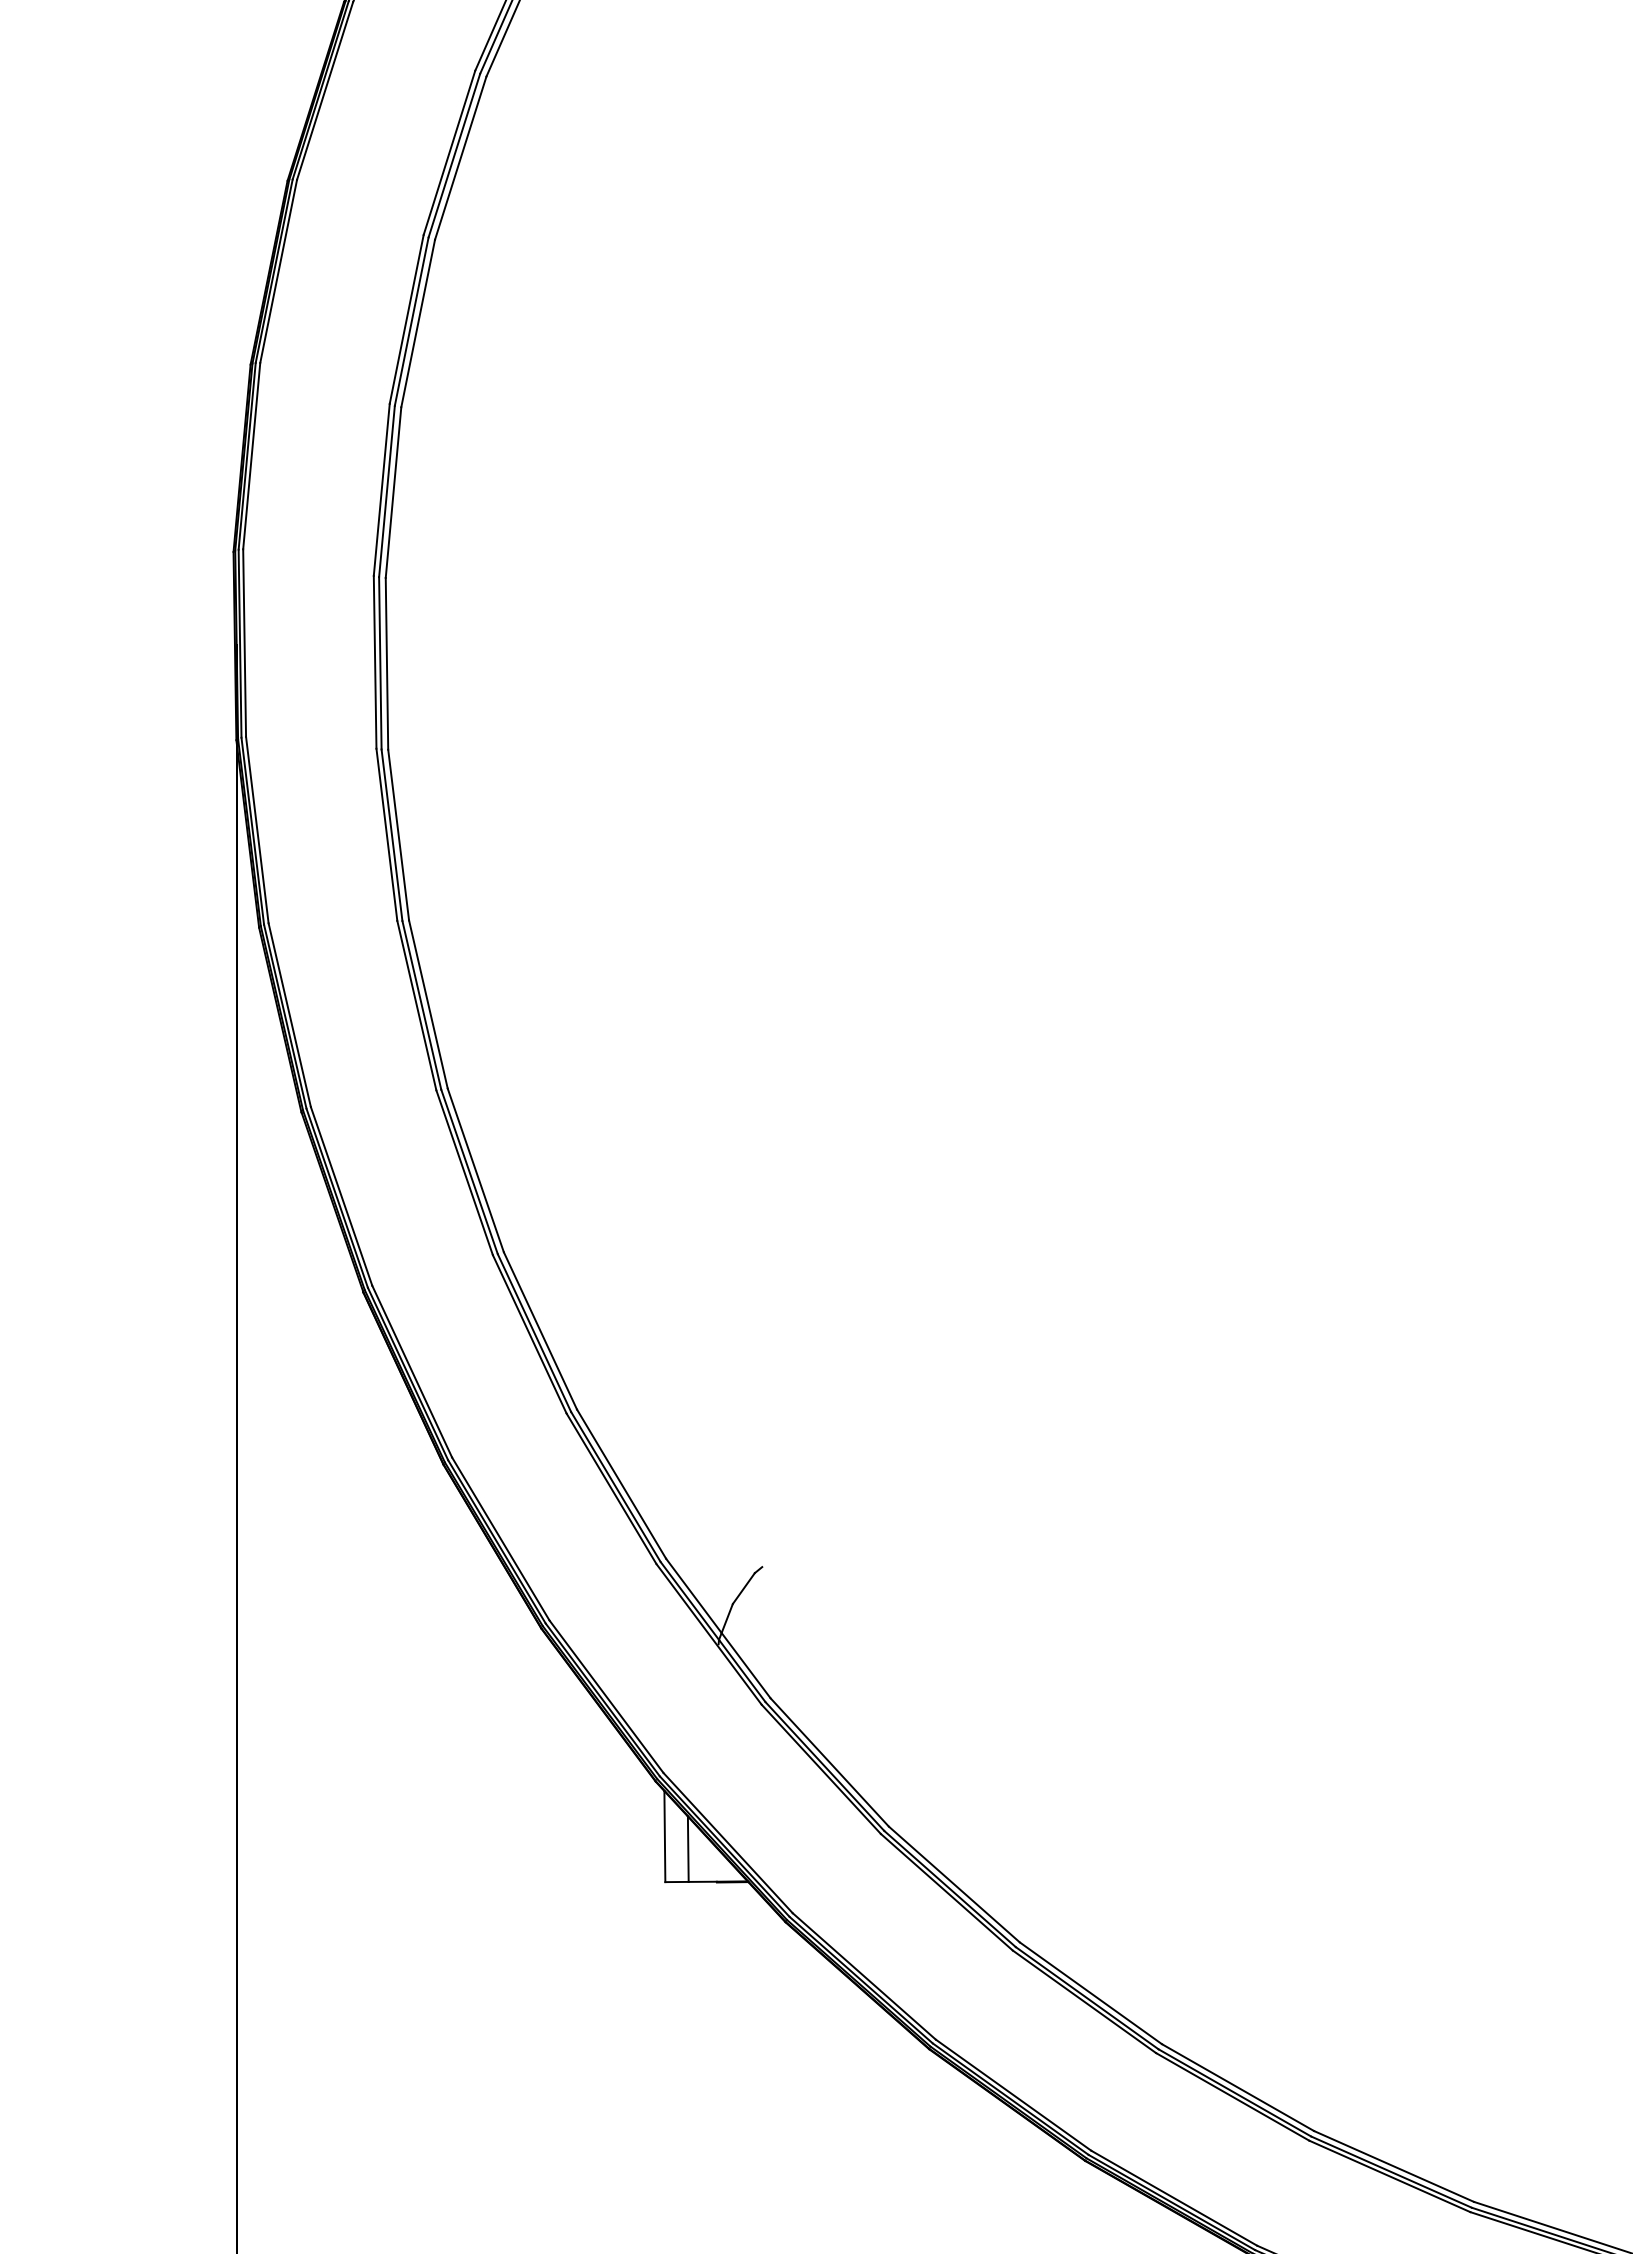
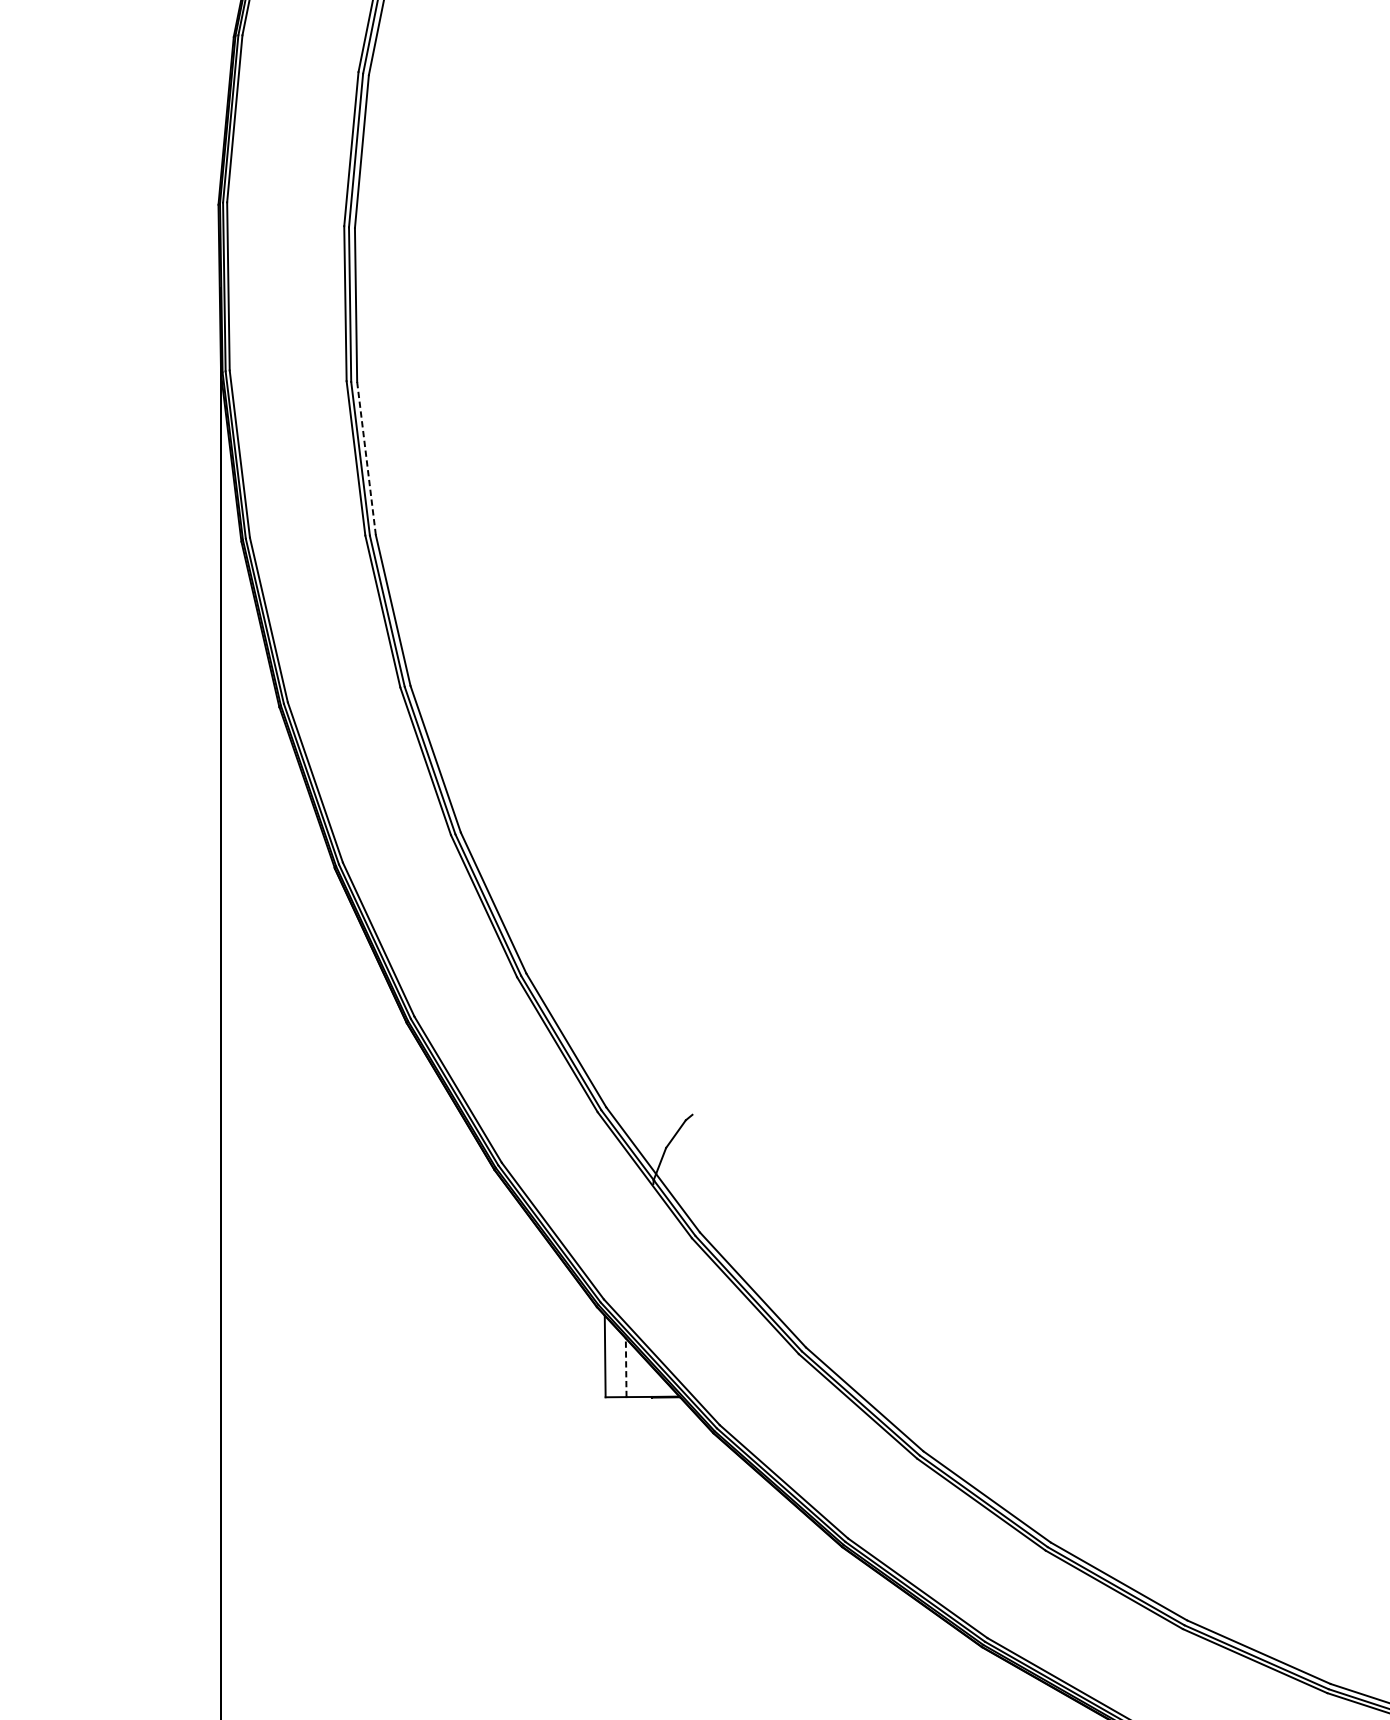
line: (398, 835) -> (366, 458), solid -> dashed
line: (688, 1849) -> (626, 1368), solid -> dashed

